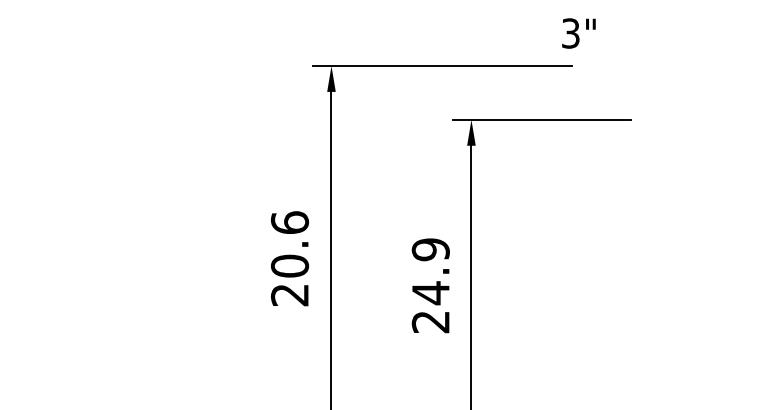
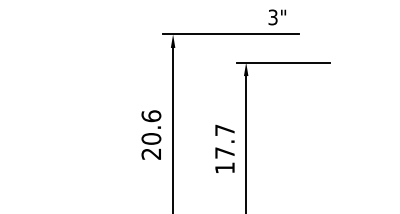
text: (577, 33) -> (276, 17), moved
text: (429, 284) -> (224, 148), 24.9 -> 17.7

